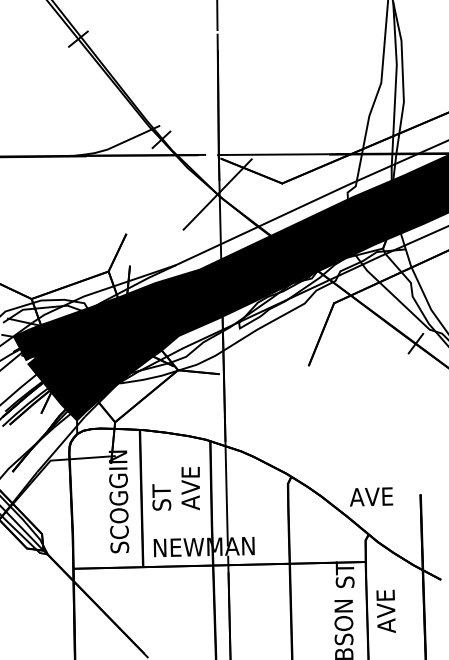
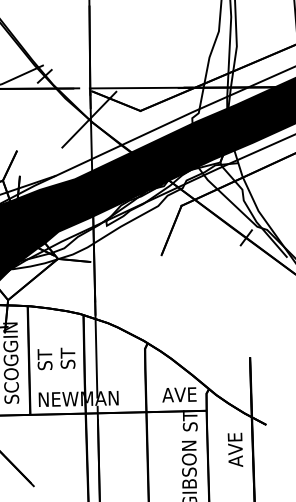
text: (190, 488) -> (67, 352), AVE -> ST
text: (371, 496) -> (179, 394), moved
text: (385, 610) -> (234, 449), moved

